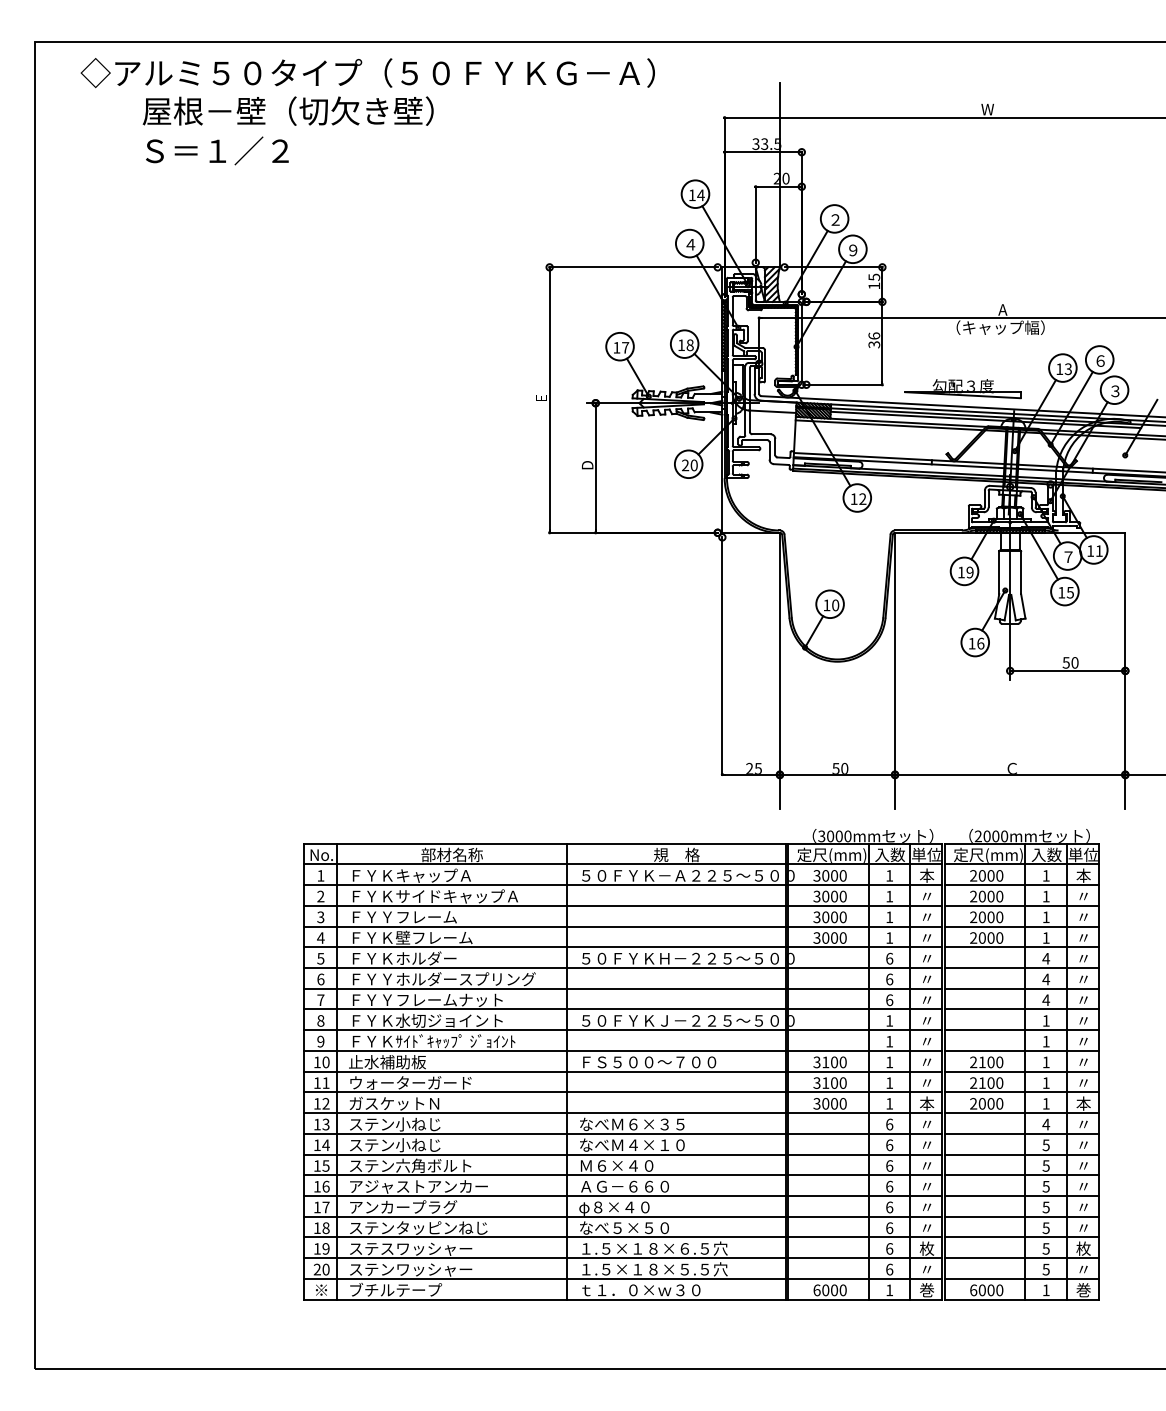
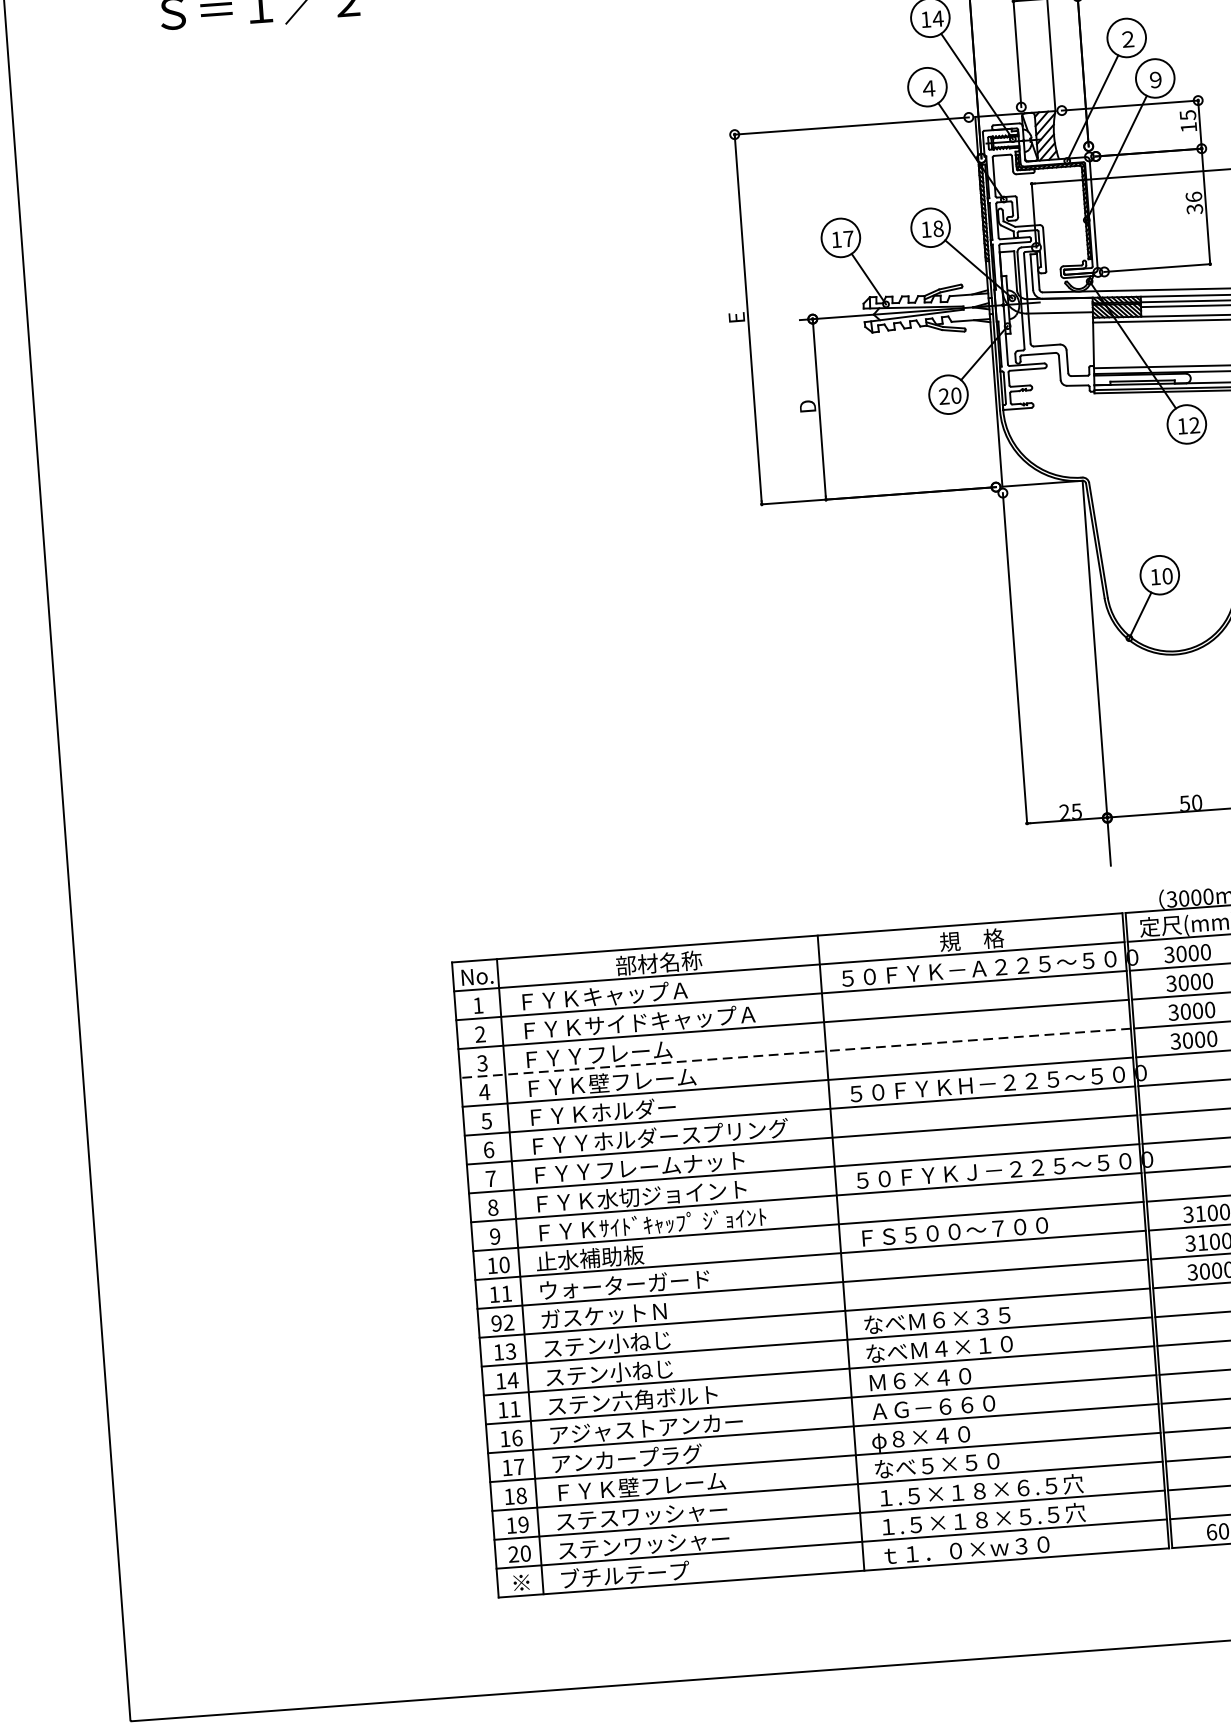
line: (545, 926) -> (796, 1053), solid -> dashed
text: (316, 1103) -> (495, 1323), 12 -> 92
text: (325, 1165) -> (514, 1408), 15 -> 11
text: (418, 1227) -> (650, 1485), ステンタッピンねじ -> ＦＹＫ壁フレーム

